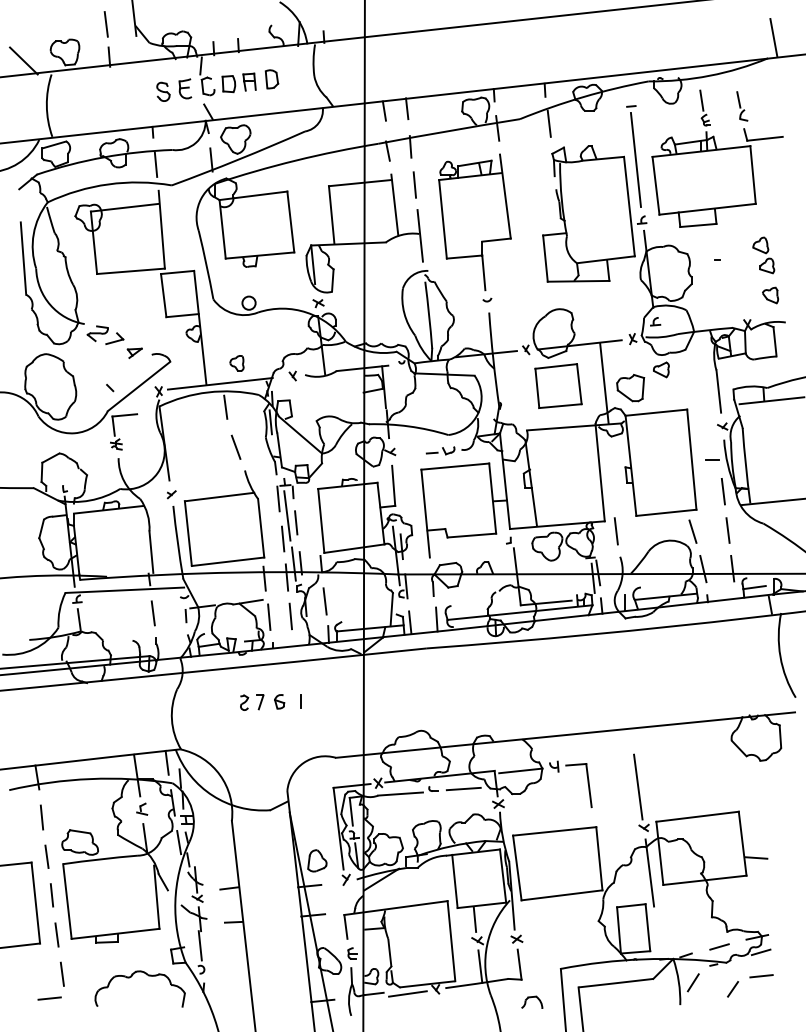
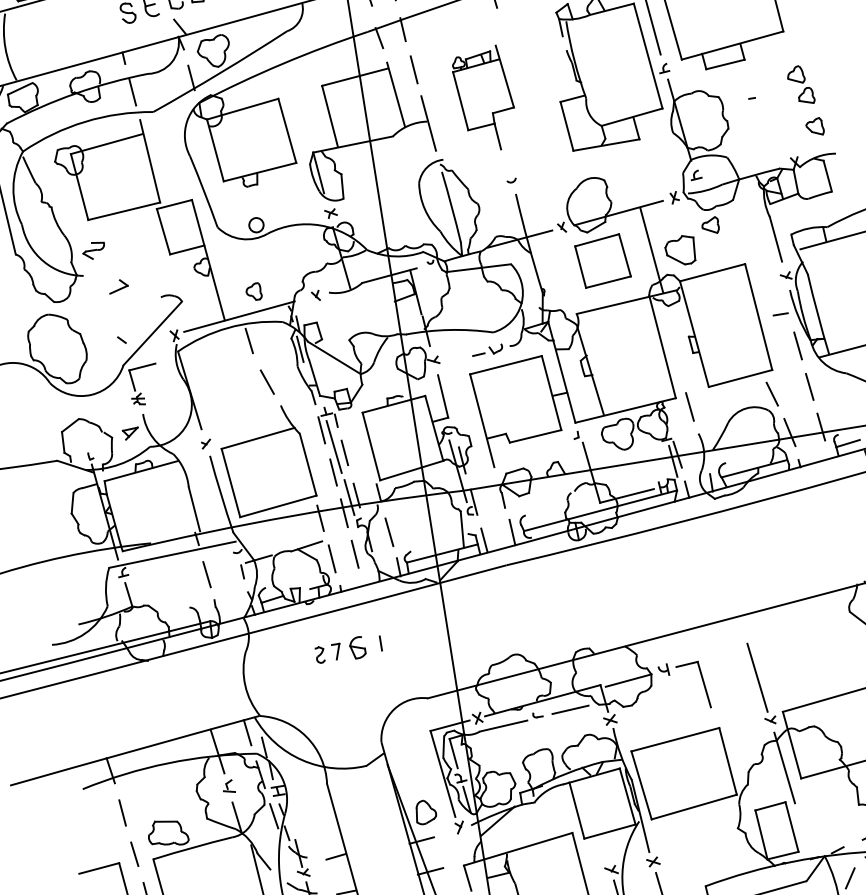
part: (474, 222) -> (484, 99), size x0.7
part: (97, 333) -> (93, 250), moved
part: (134, 352) -> (130, 432), moved
part: (279, 701) -> (357, 647), size x1.4
line: (474, 919) -> (604, 848), removed

